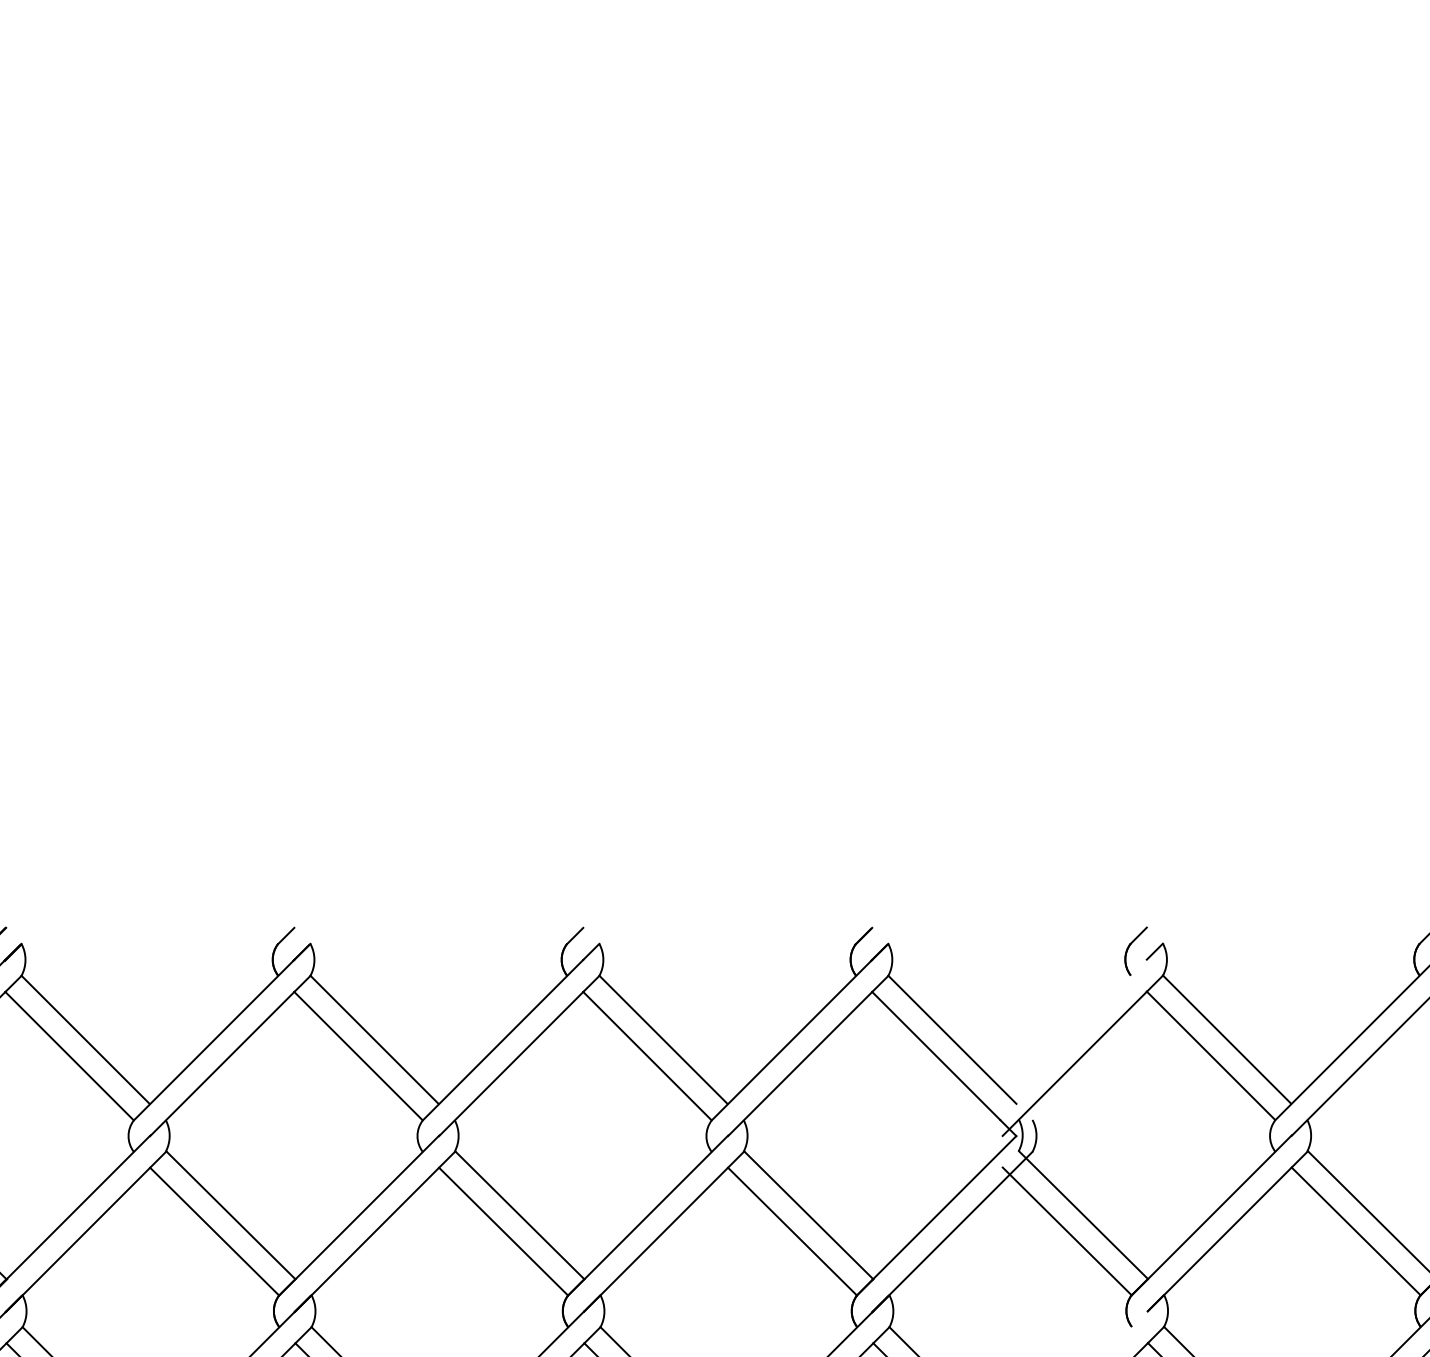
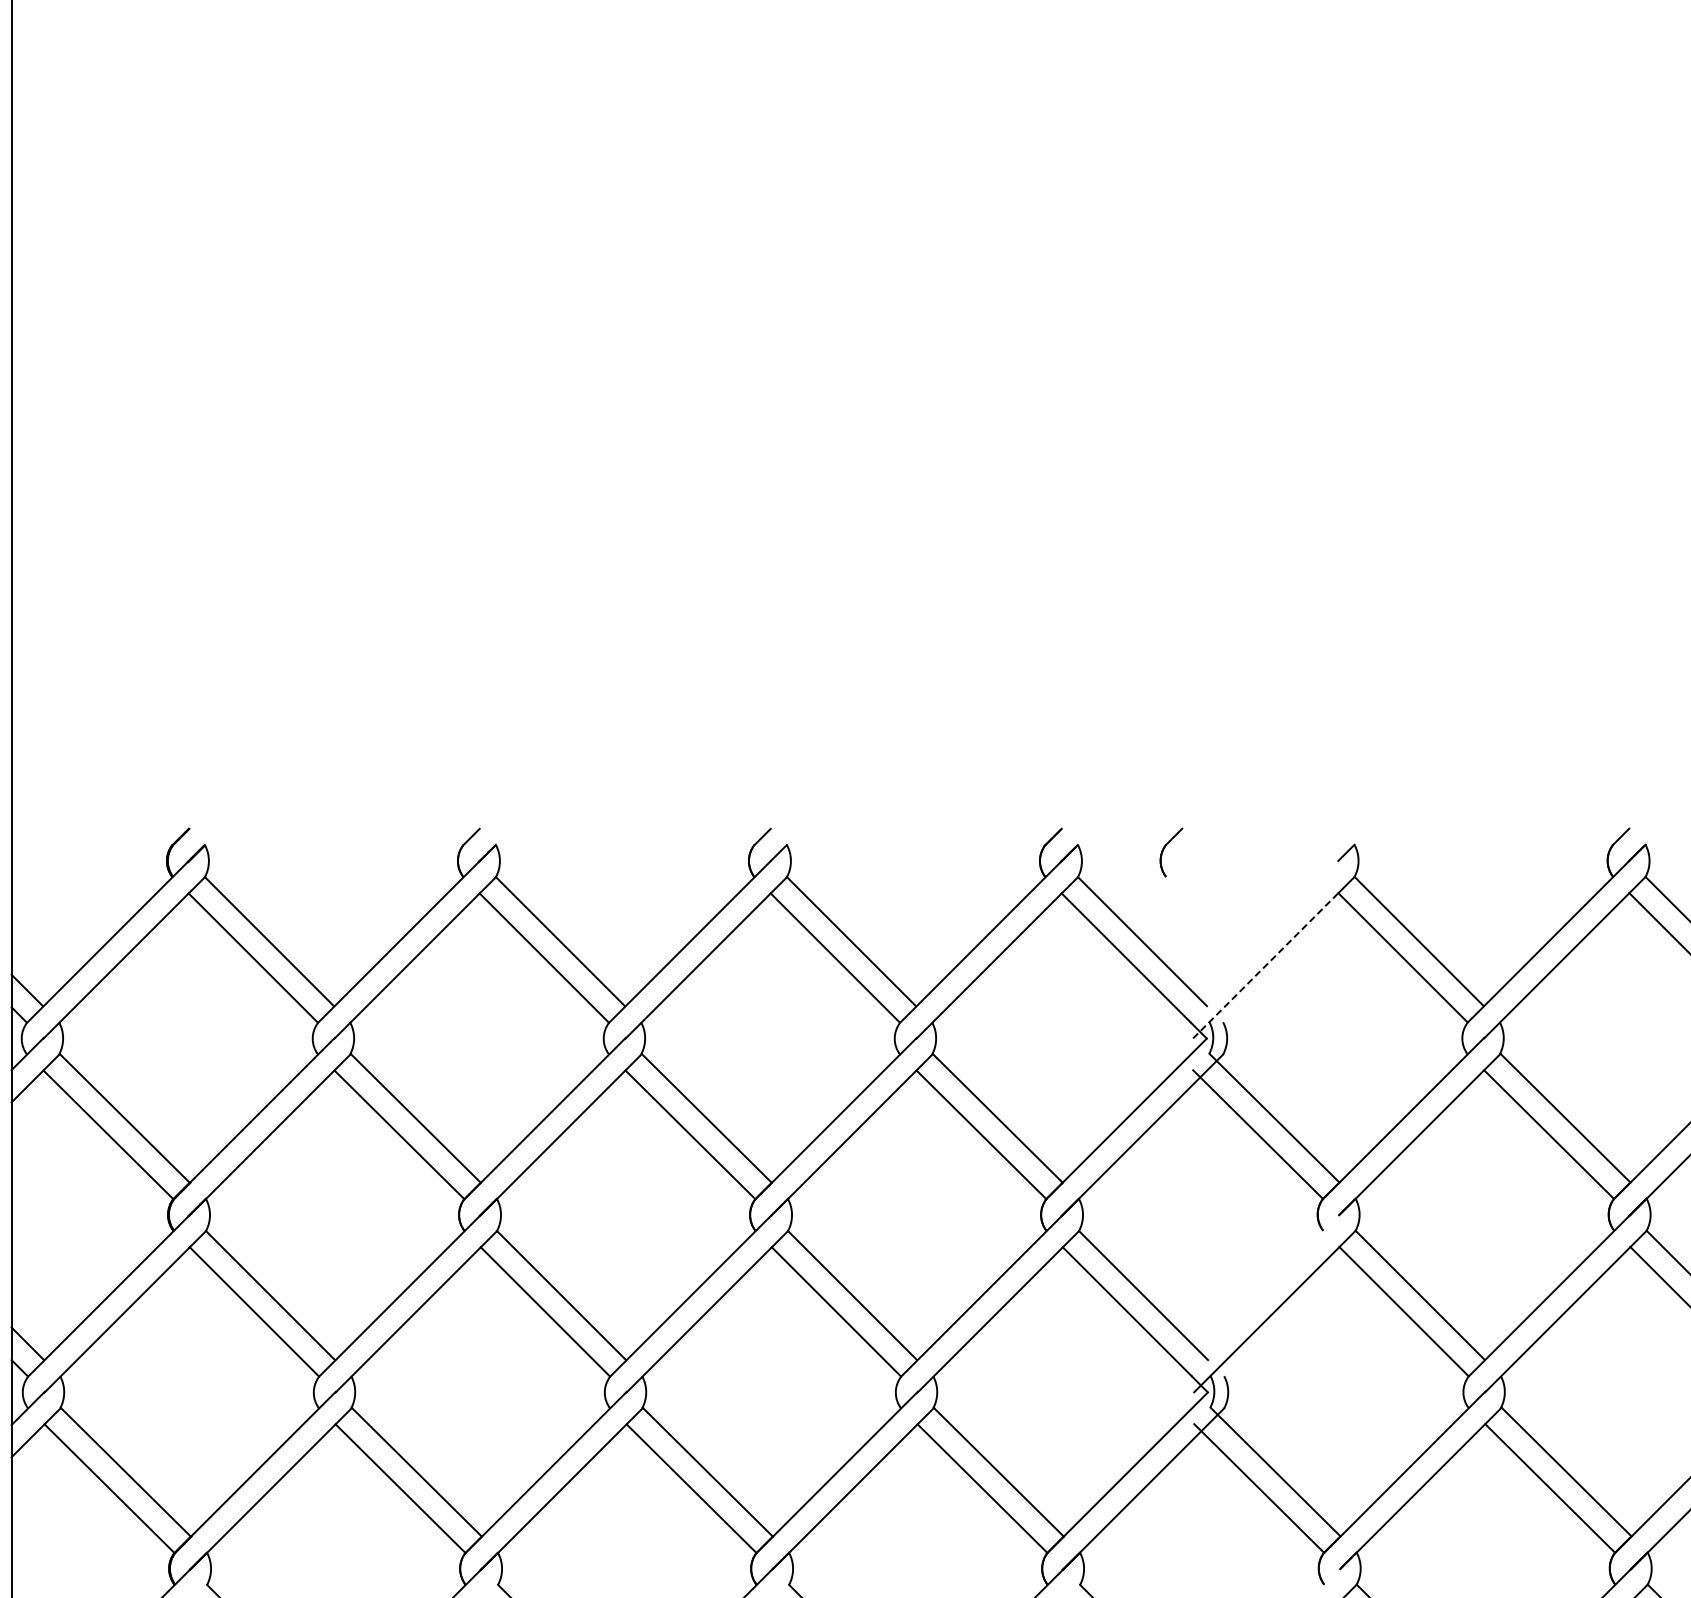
part: (1129, 948) -> (1164, 849), moved
line: (1074, 1063) -> (1265, 965), solid -> dashed

